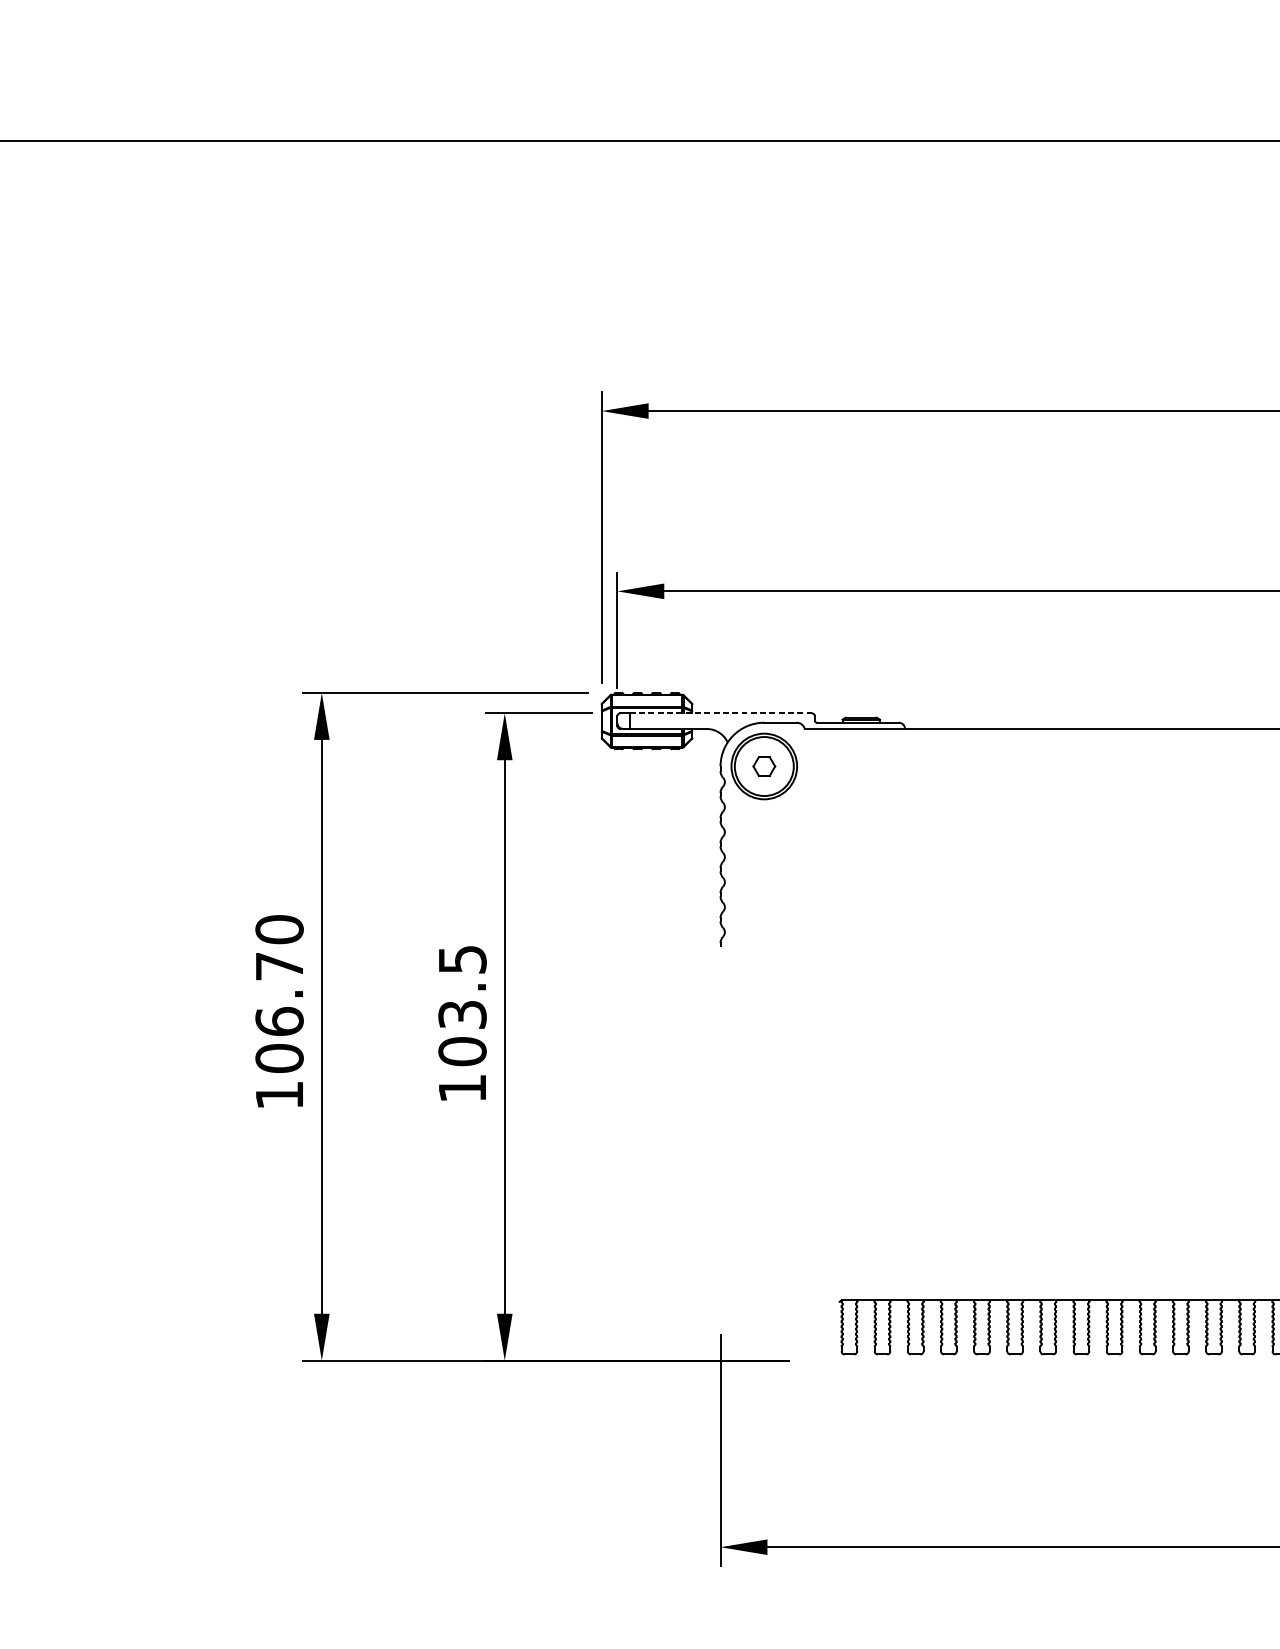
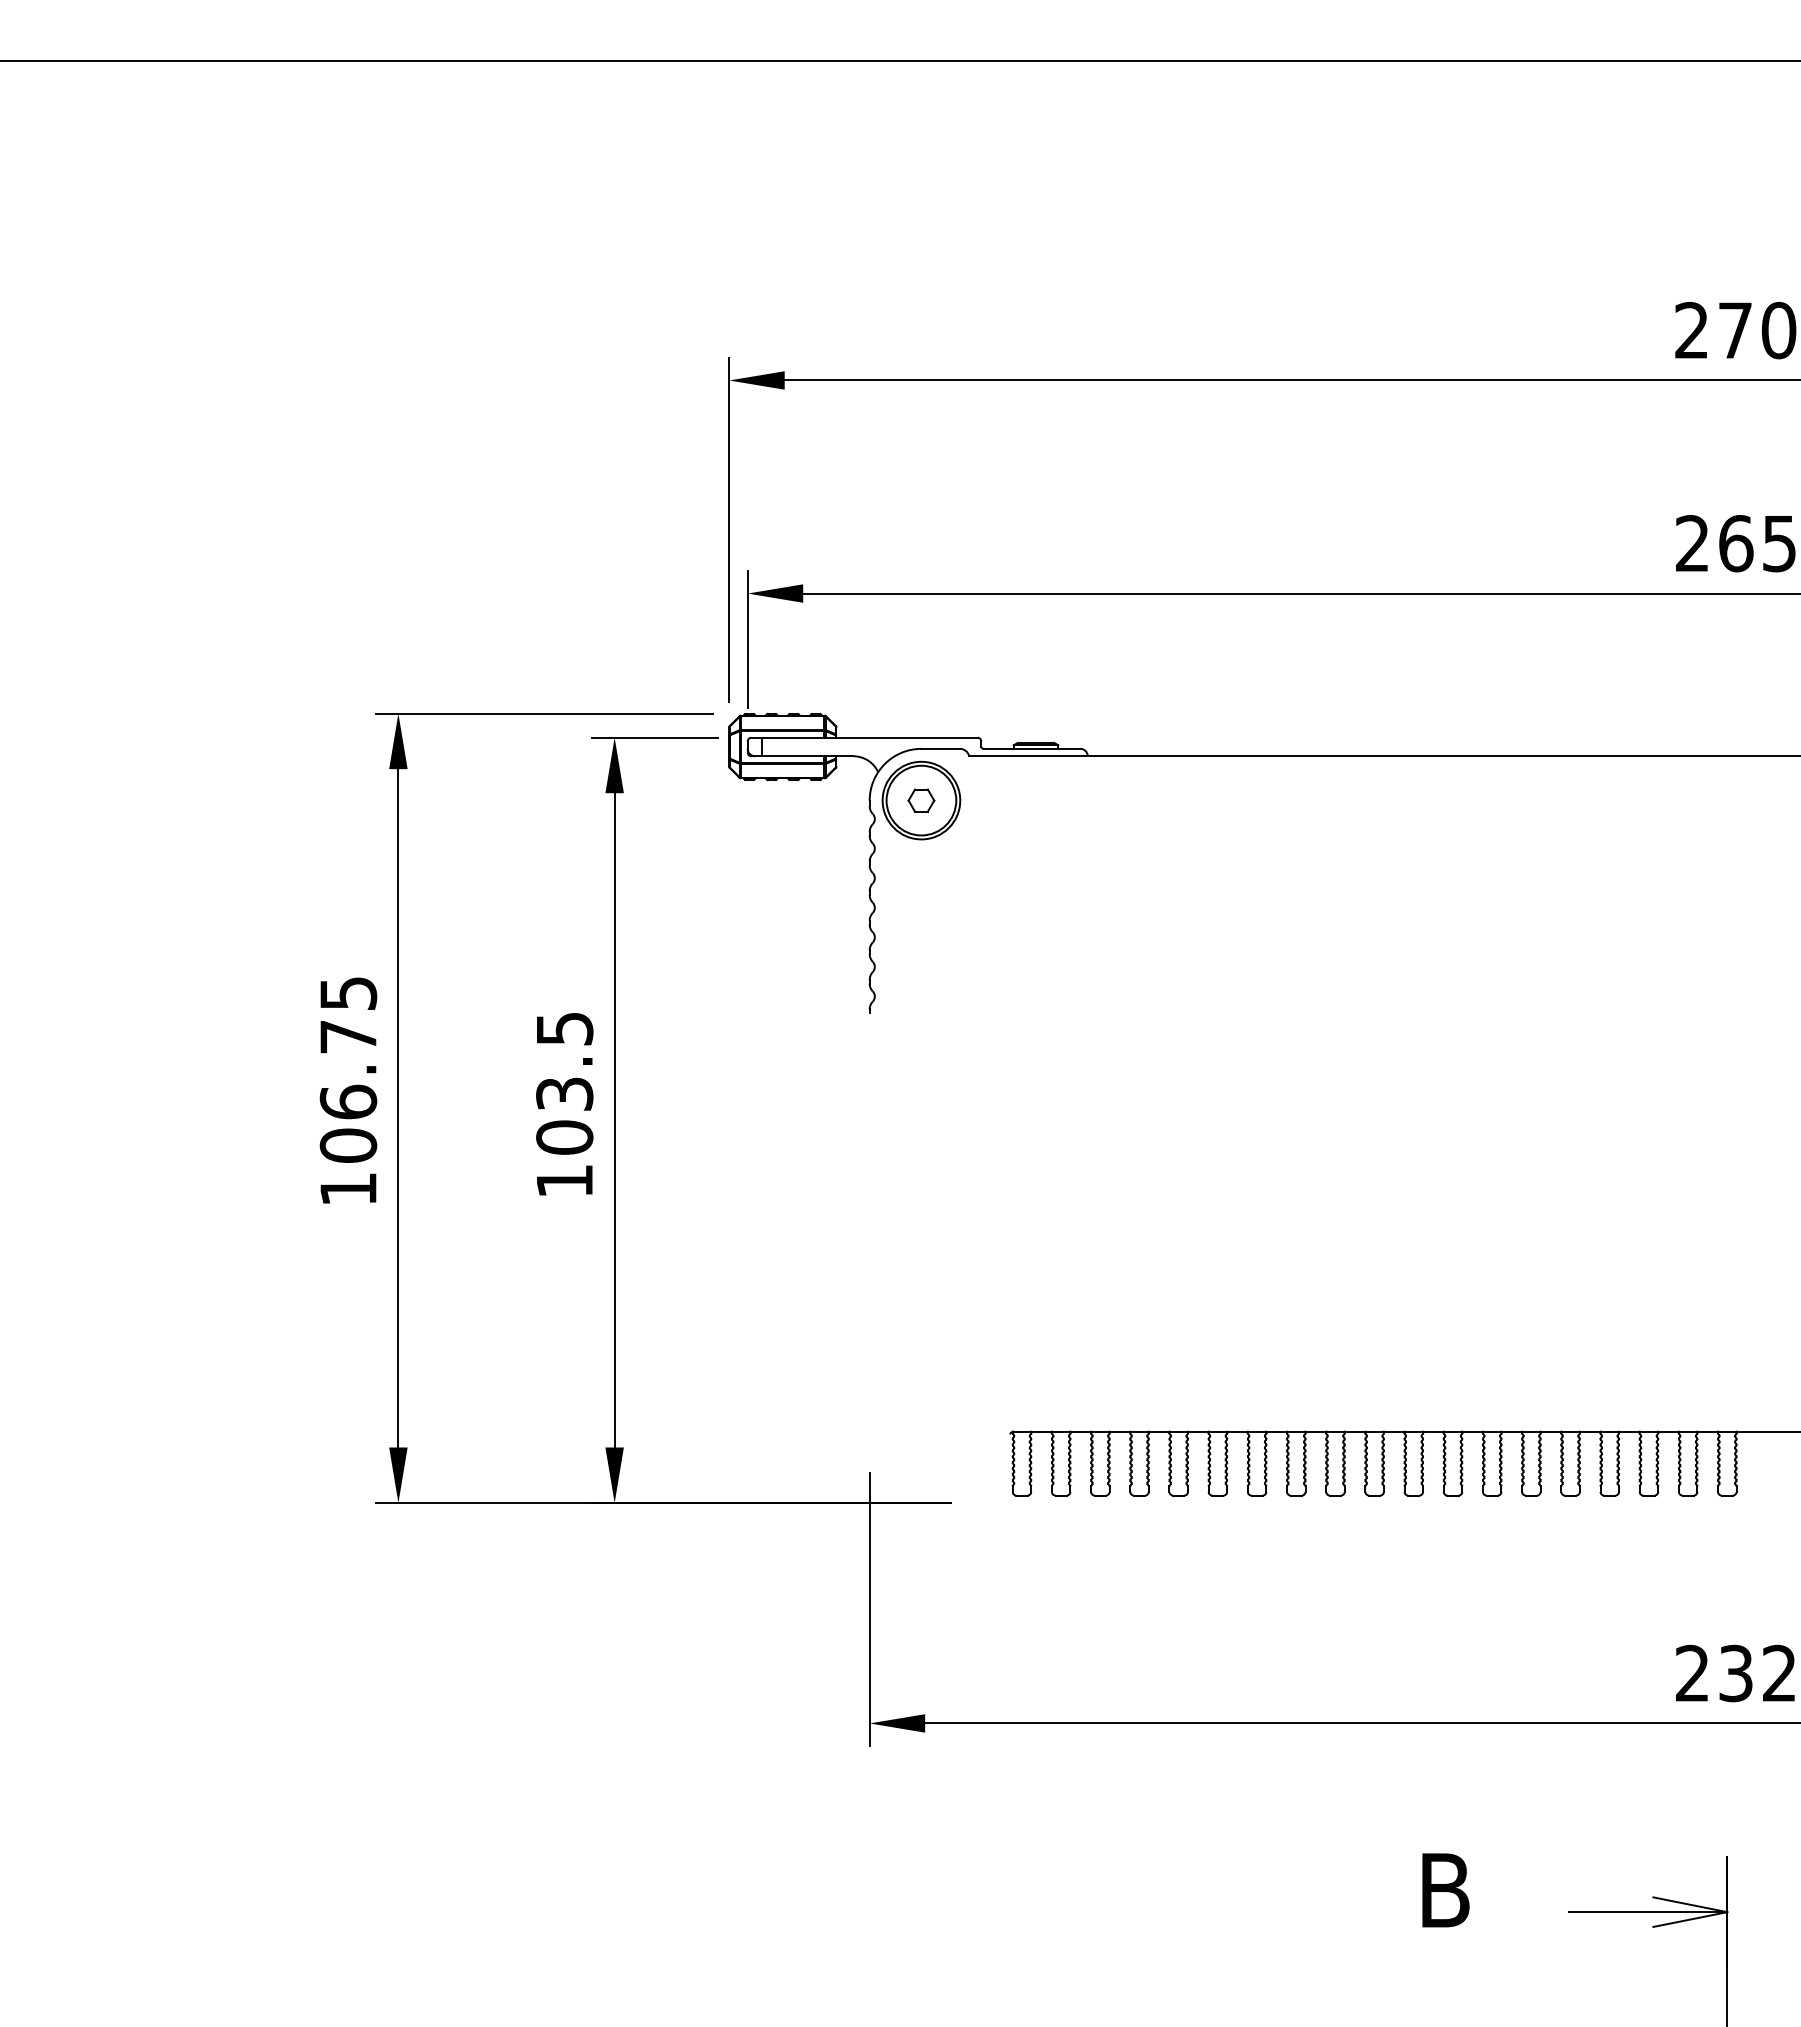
line: (721, 713) -> (870, 737), dashed -> solid
text: (279, 929) -> (348, 993), 106.70 -> 106.75

